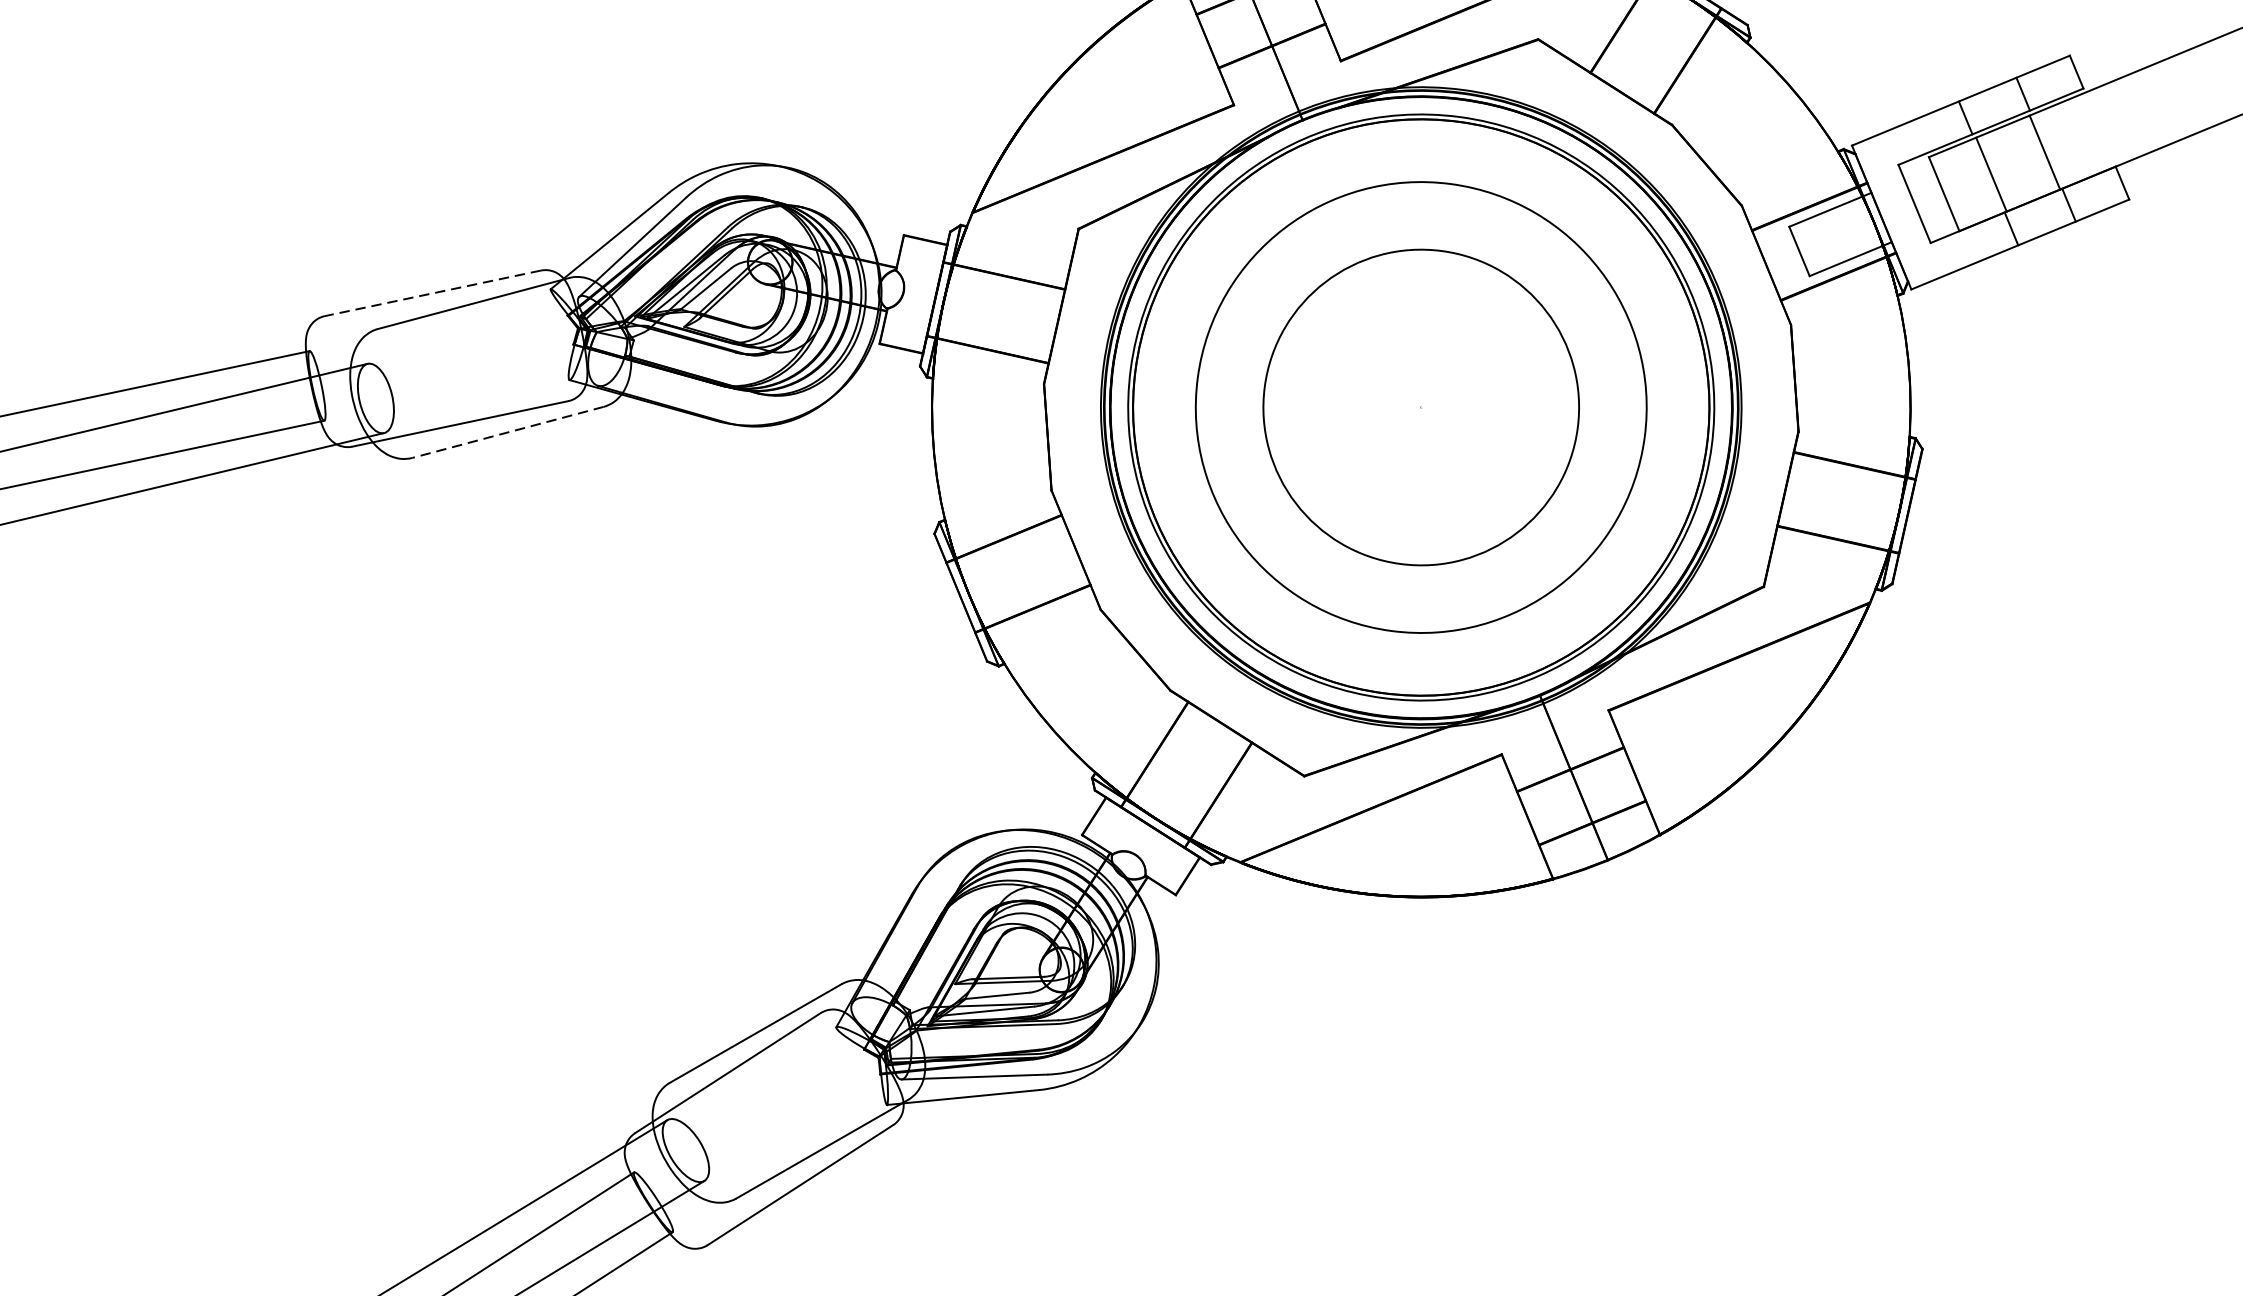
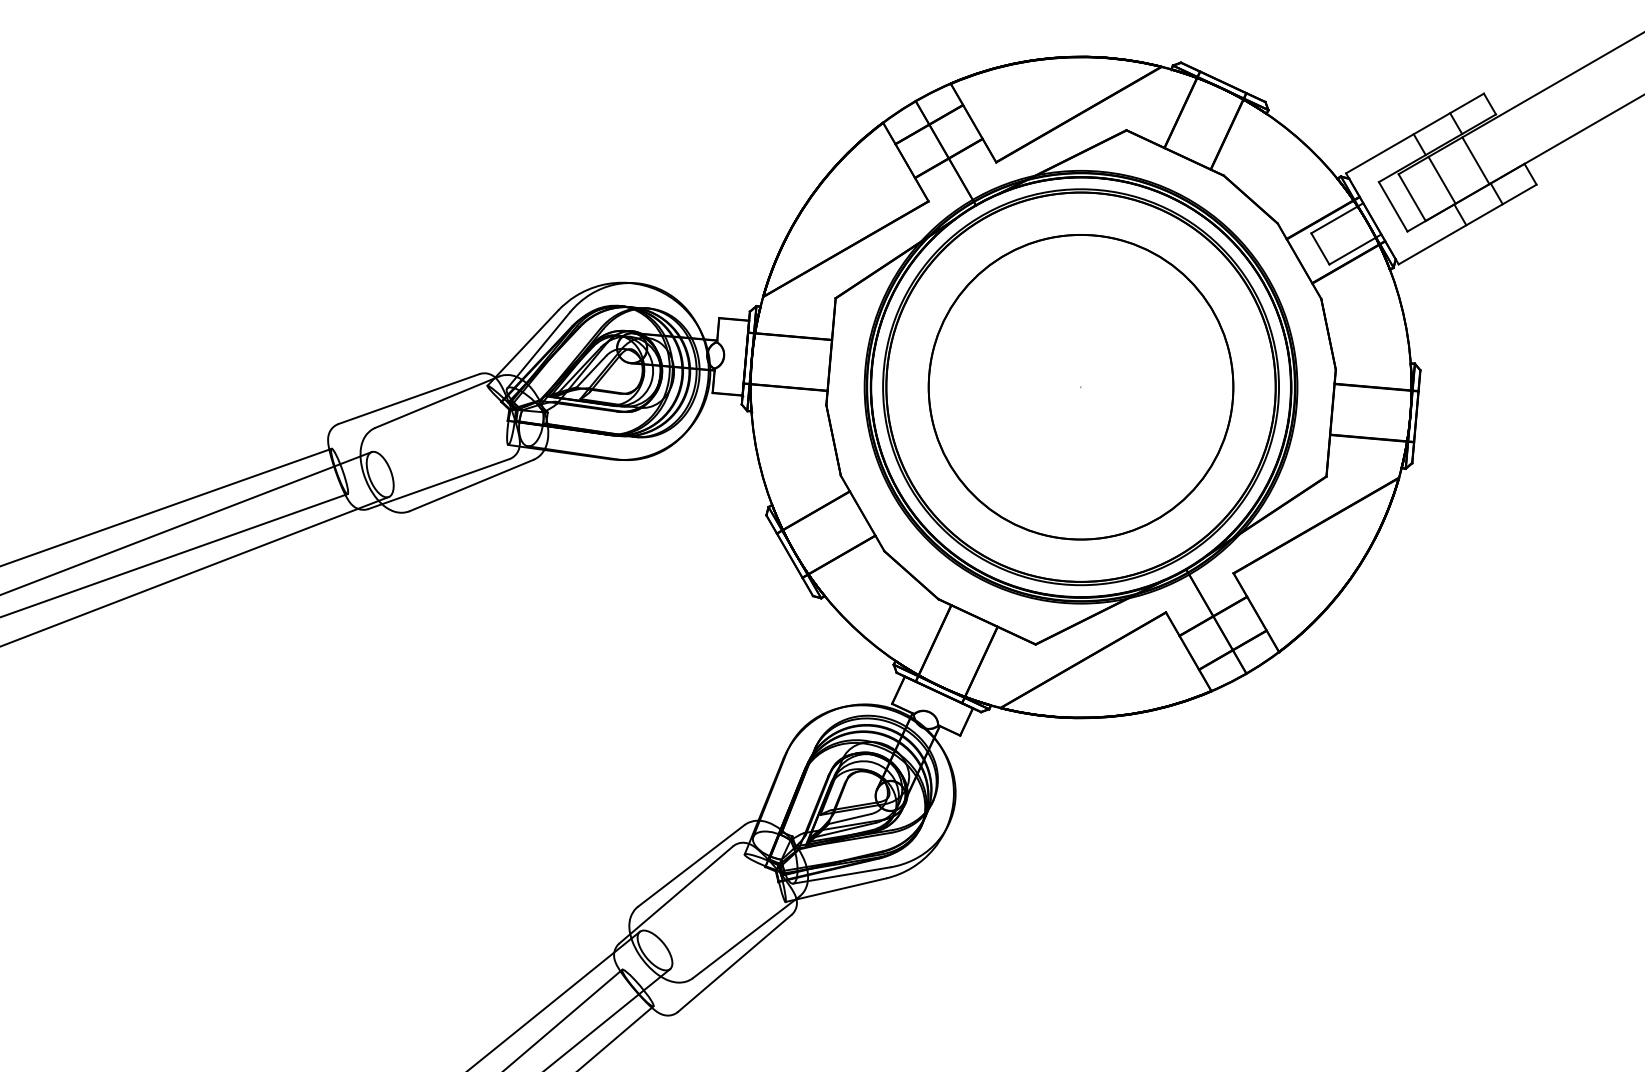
line: (432, 293) -> (408, 399), dashed -> solid
circle: (1420, 406) -> (1080, 386), size x1.43
line: (507, 432) -> (471, 485), dashed -> solid

